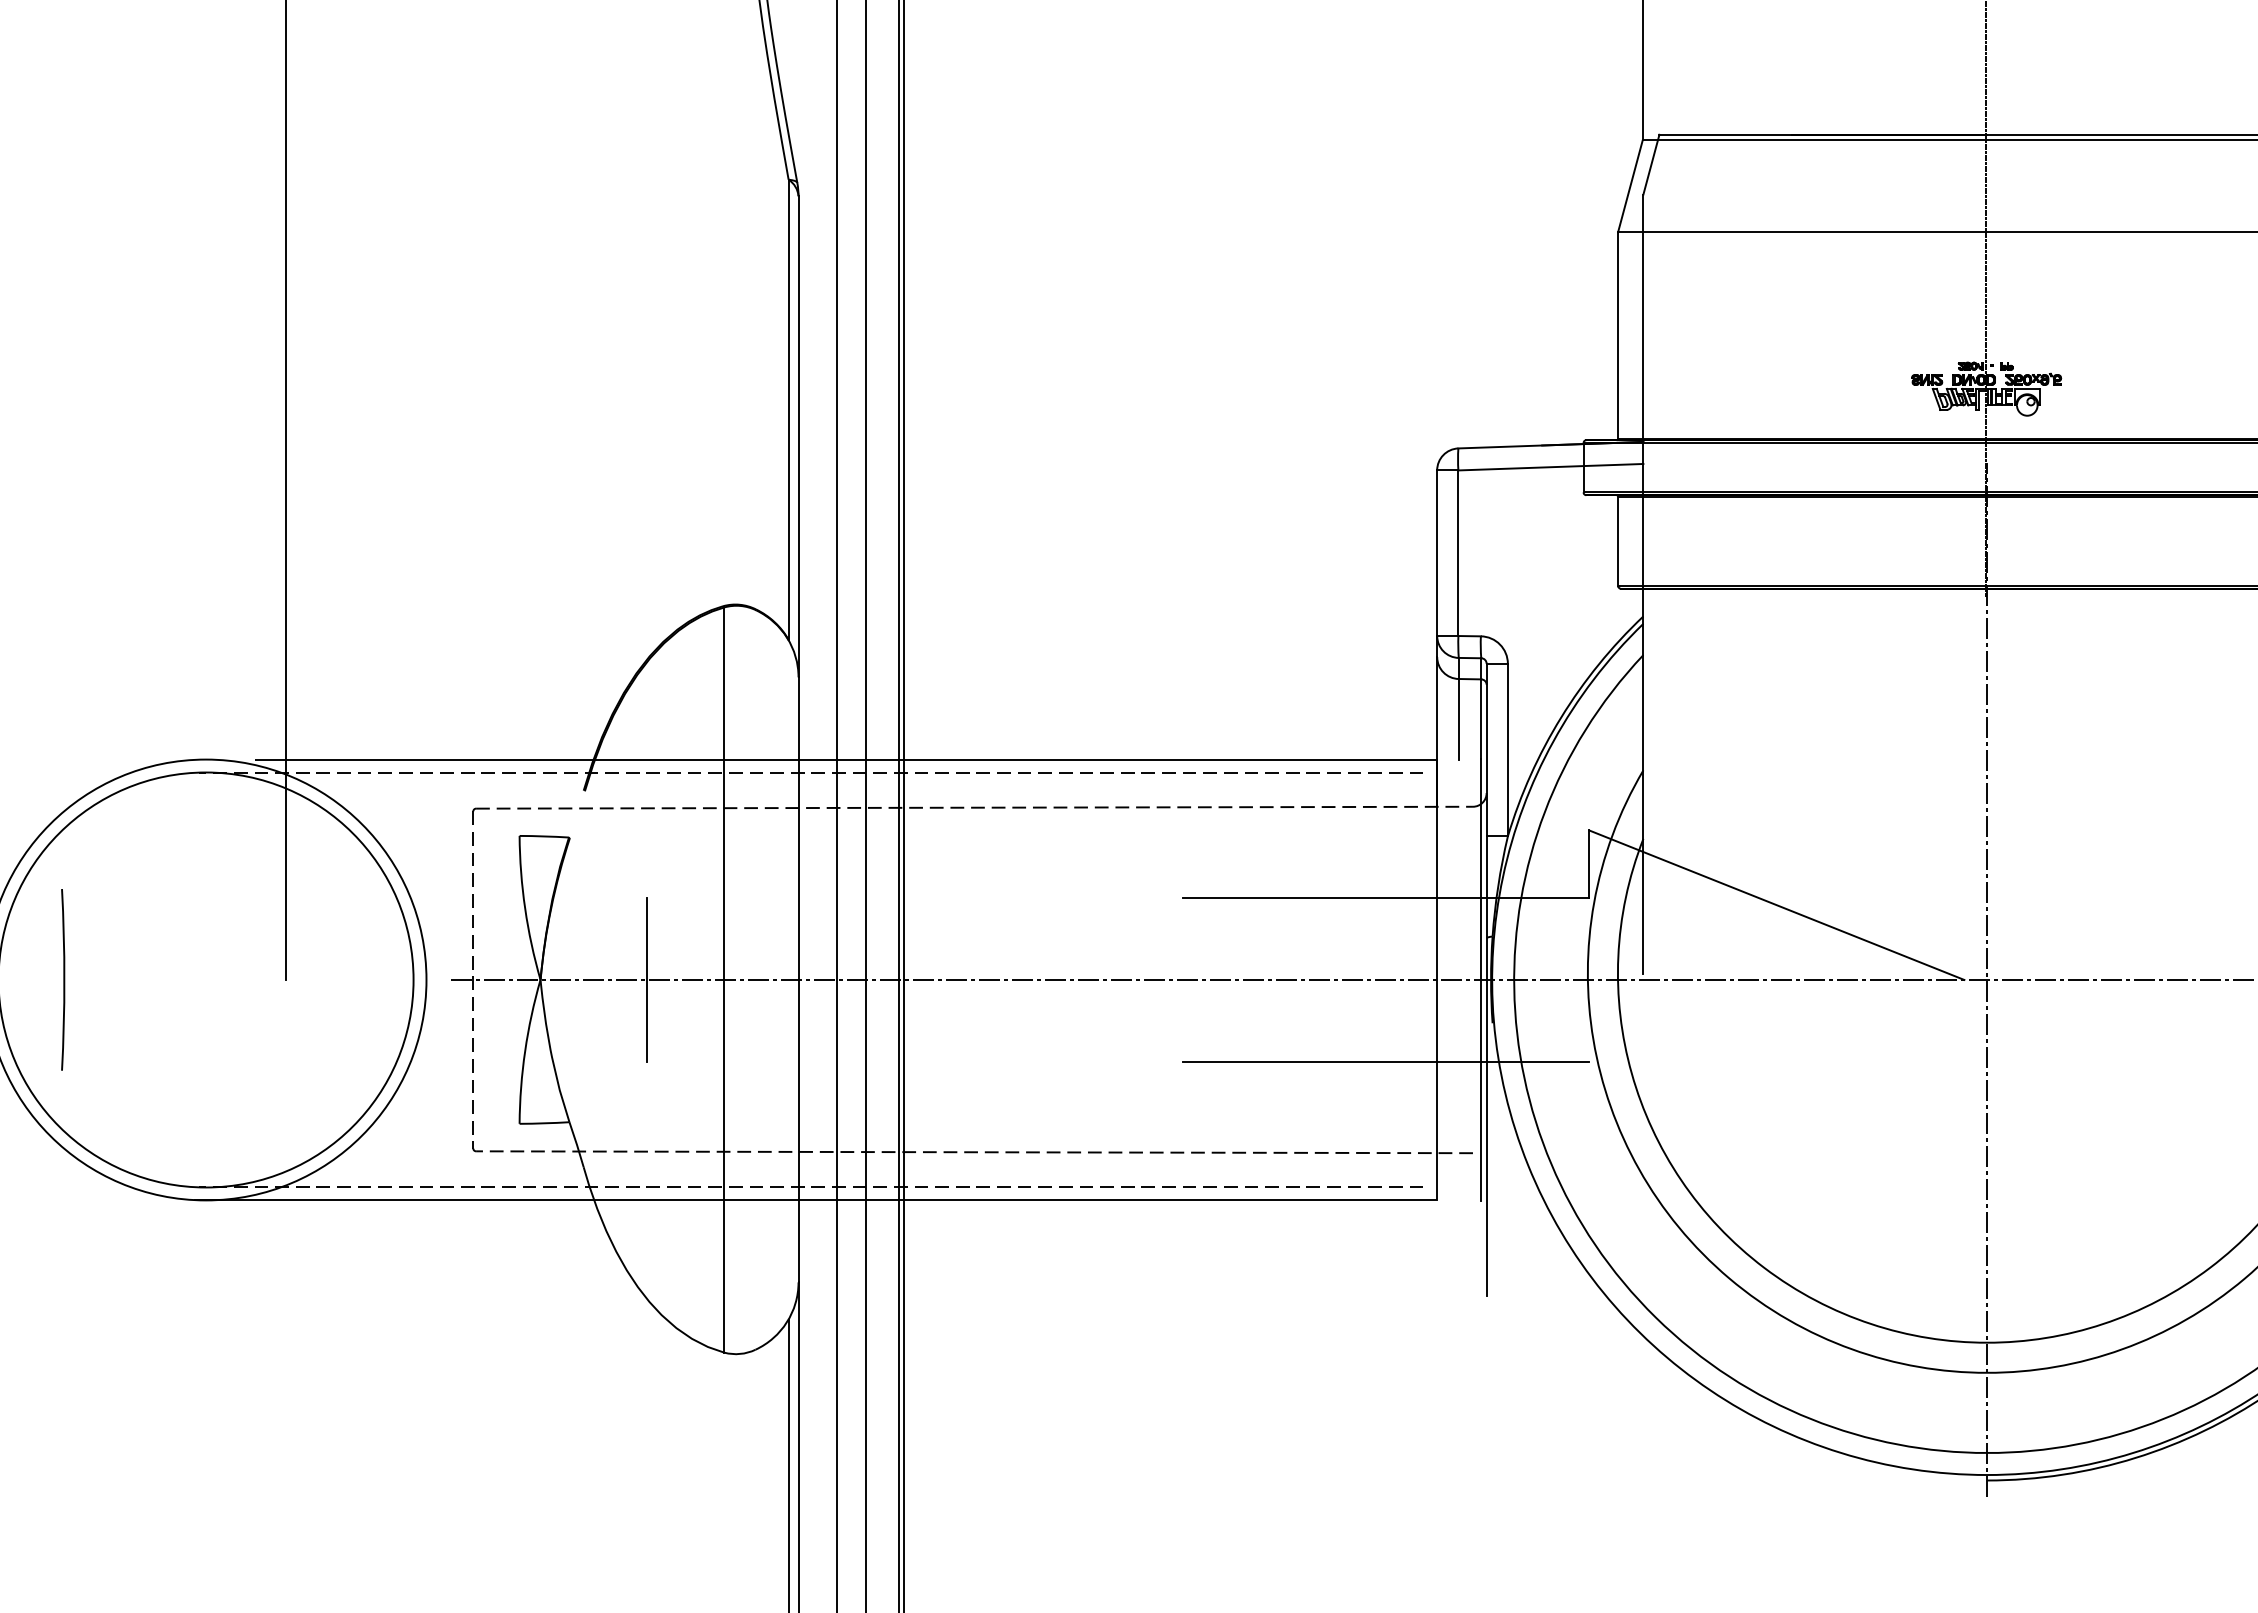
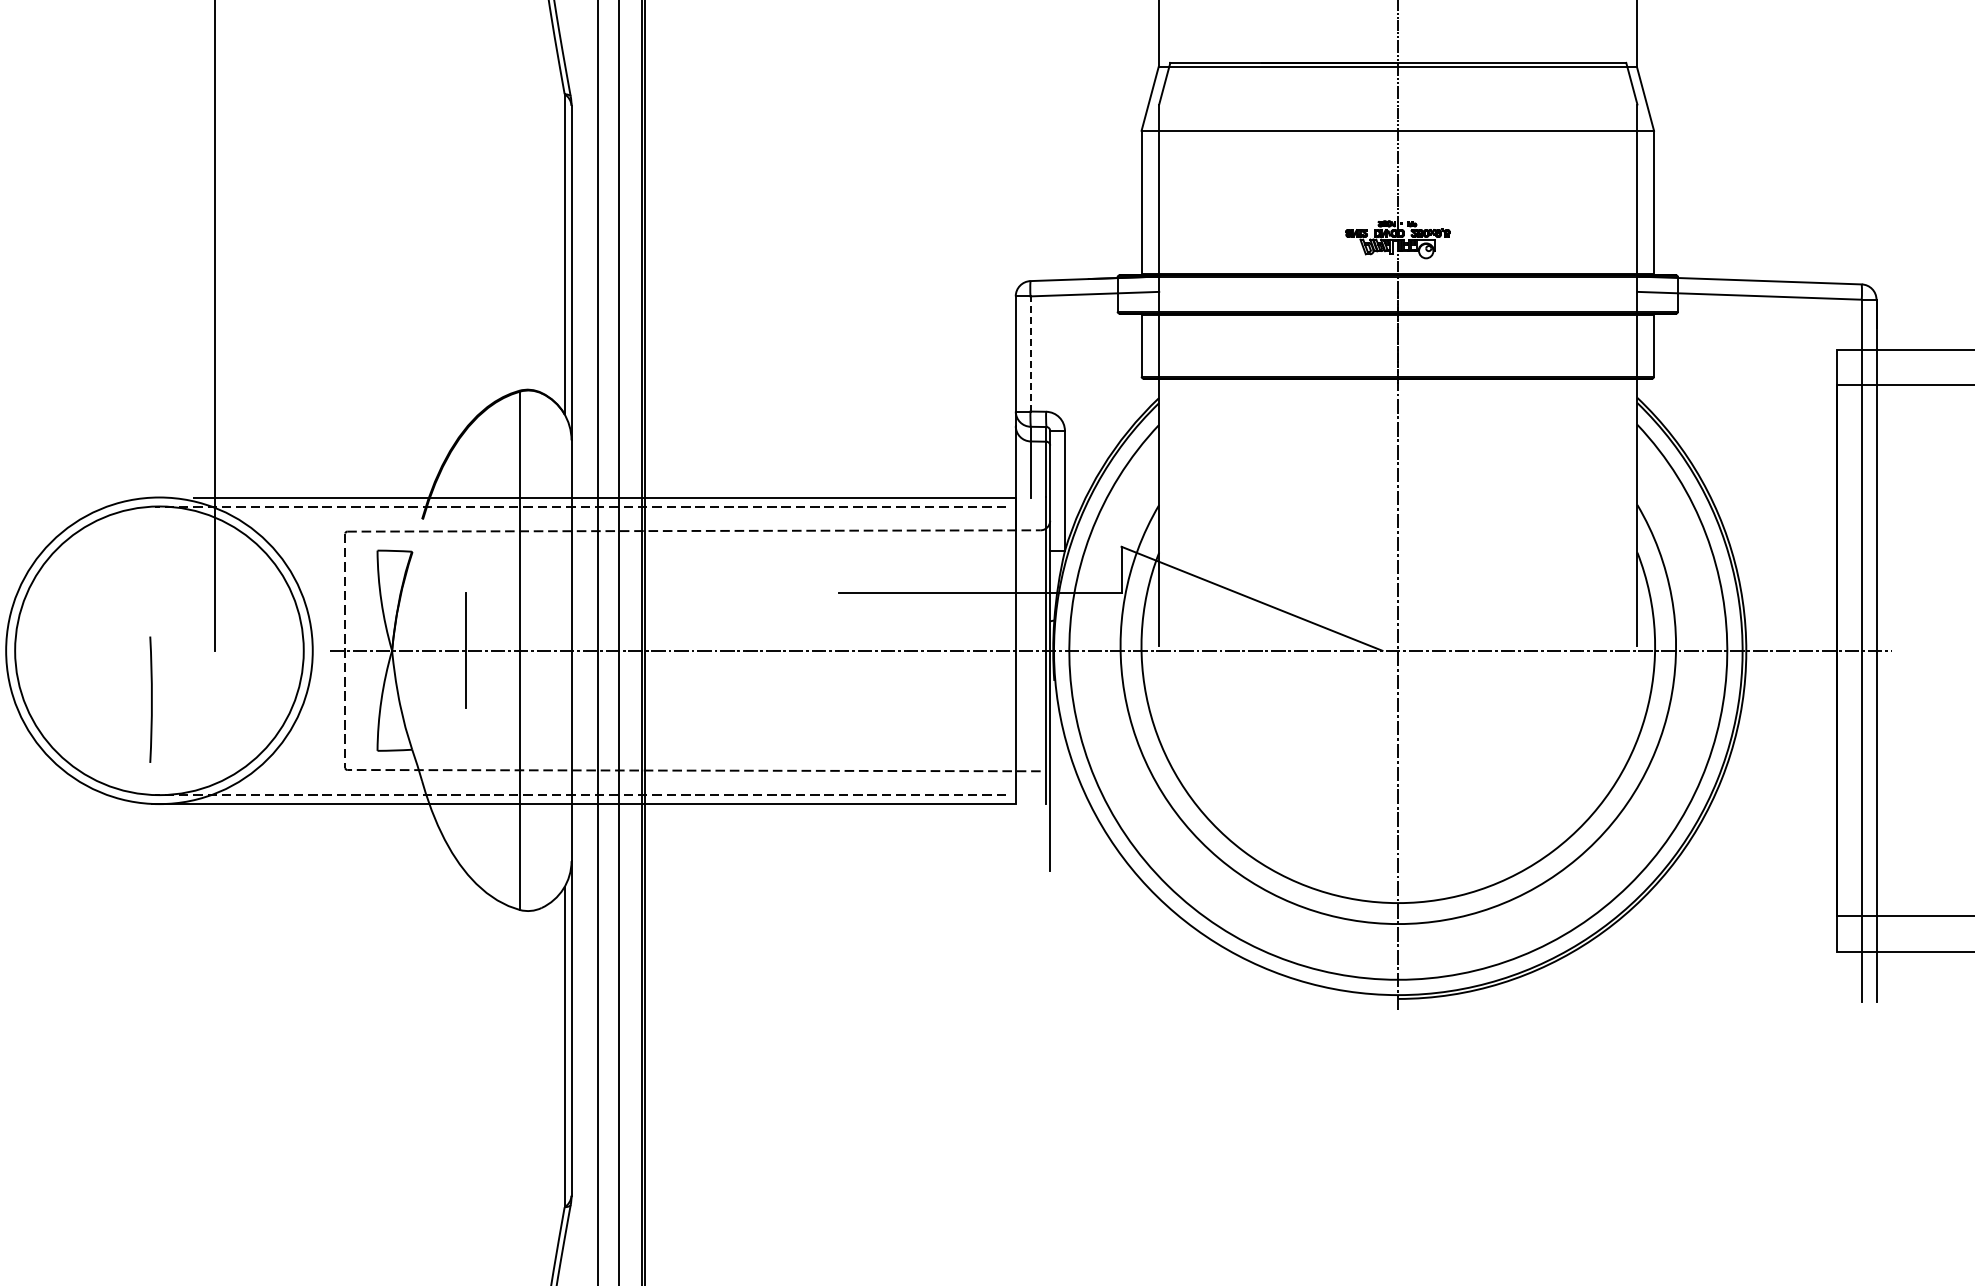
line: (1458, 552) -> (1030, 353), solid -> dashed
line: (63, 979) -> (151, 699), moved
line: (1385, 1062) -> (979, 708), removed

